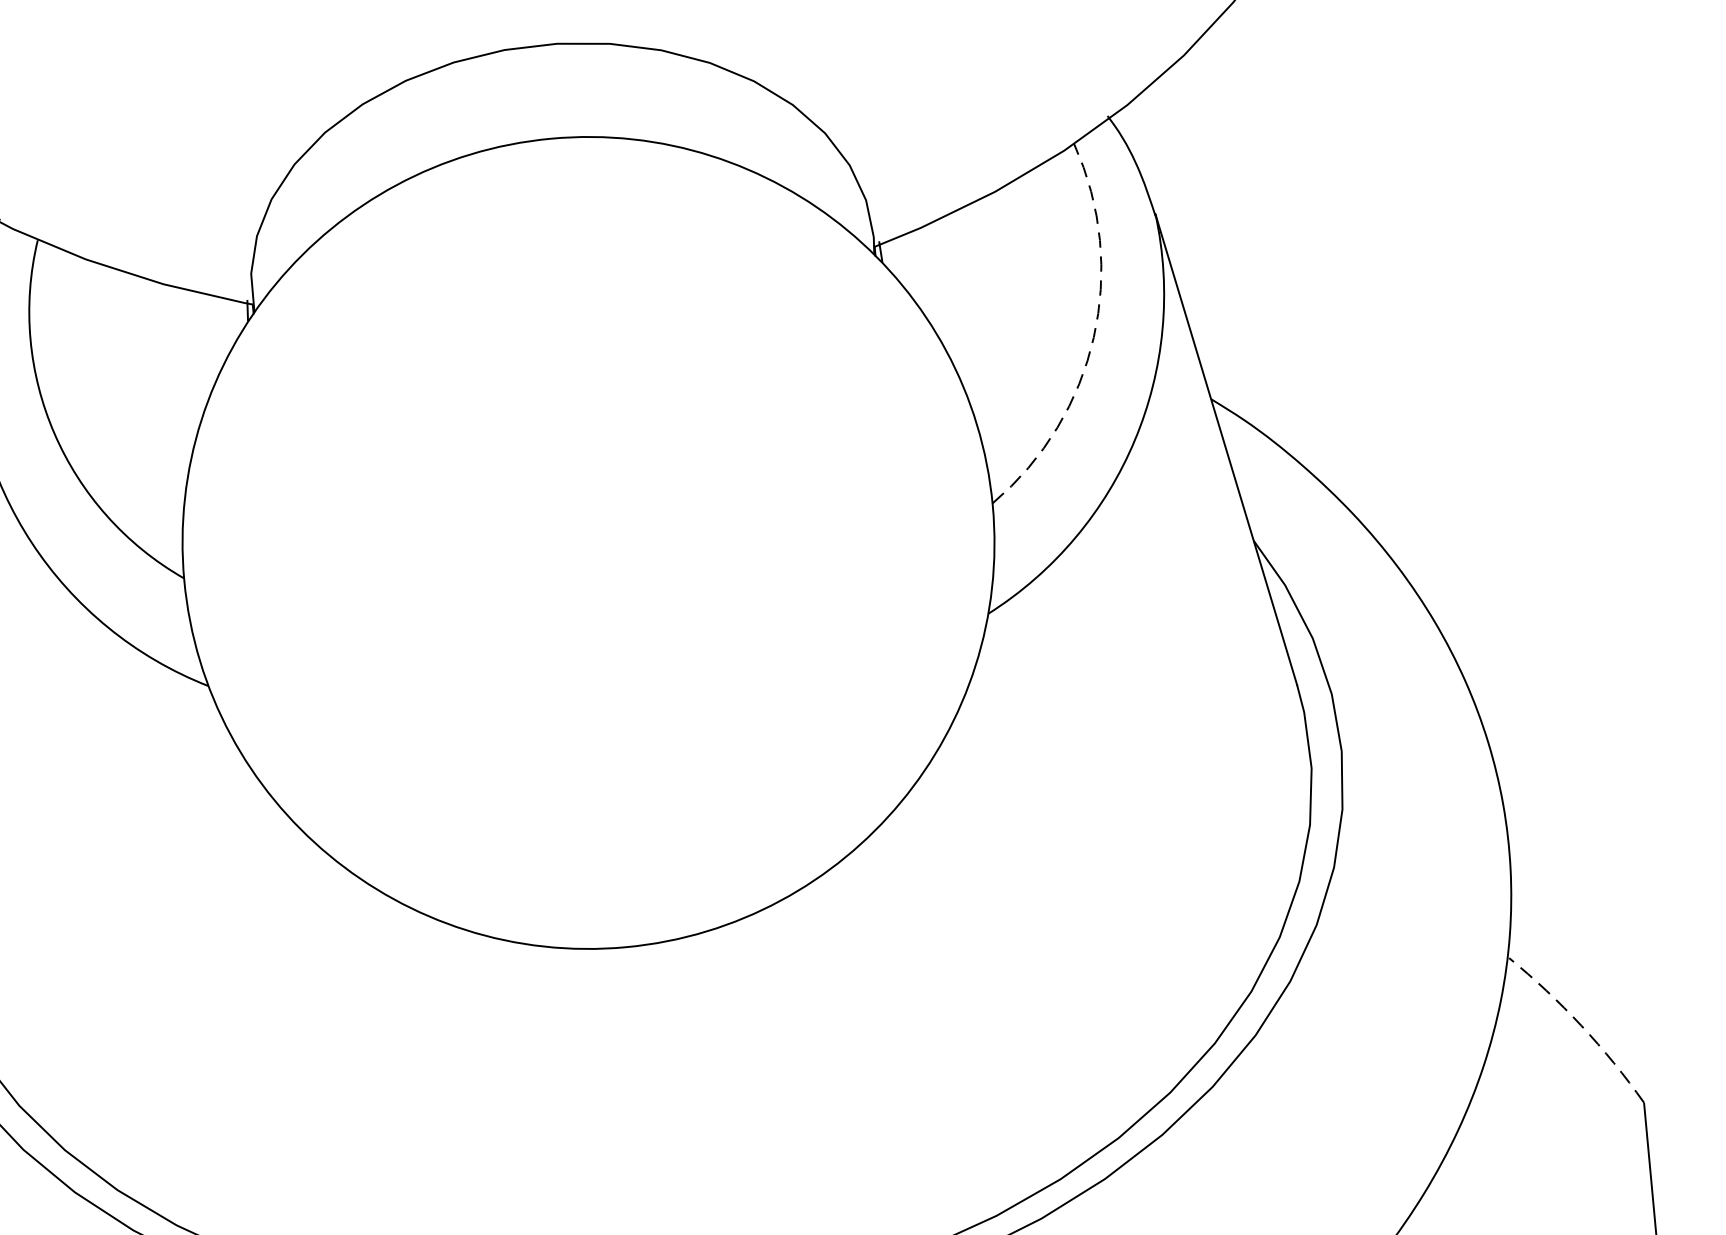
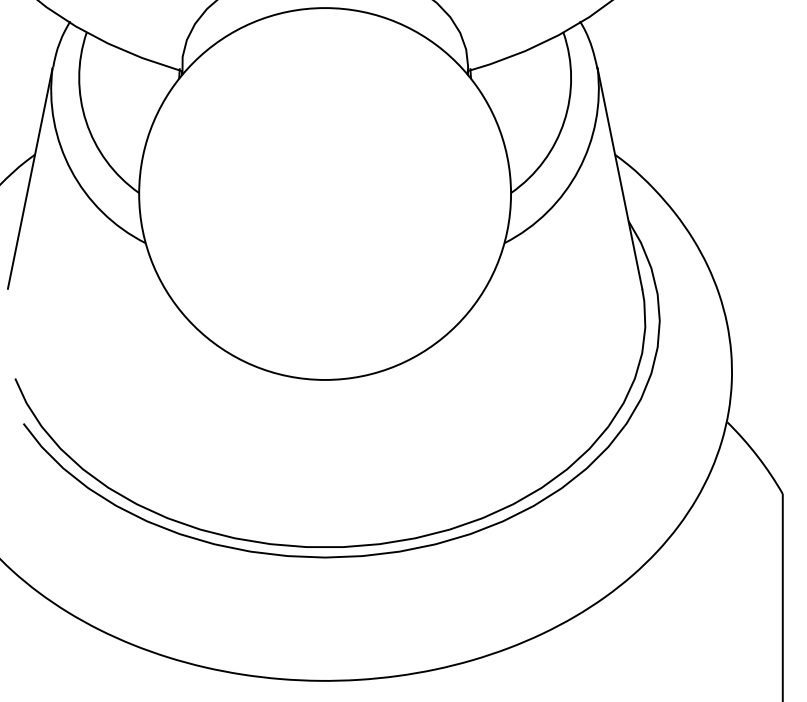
arc: (1094, 337) -> (564, 121), dashed -> solid
arc: (1581, 1026) -> (757, 456), dashed -> solid

